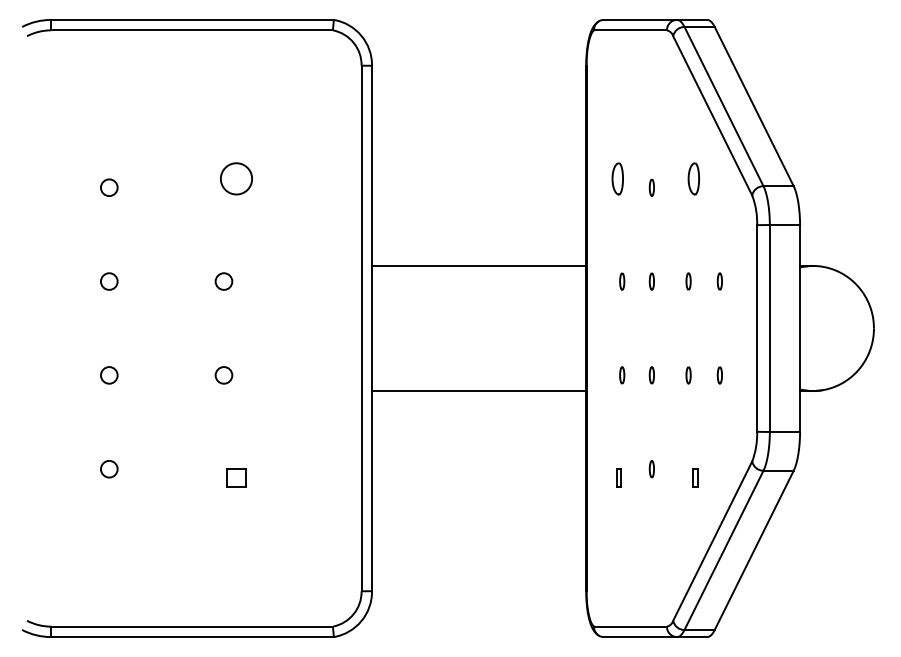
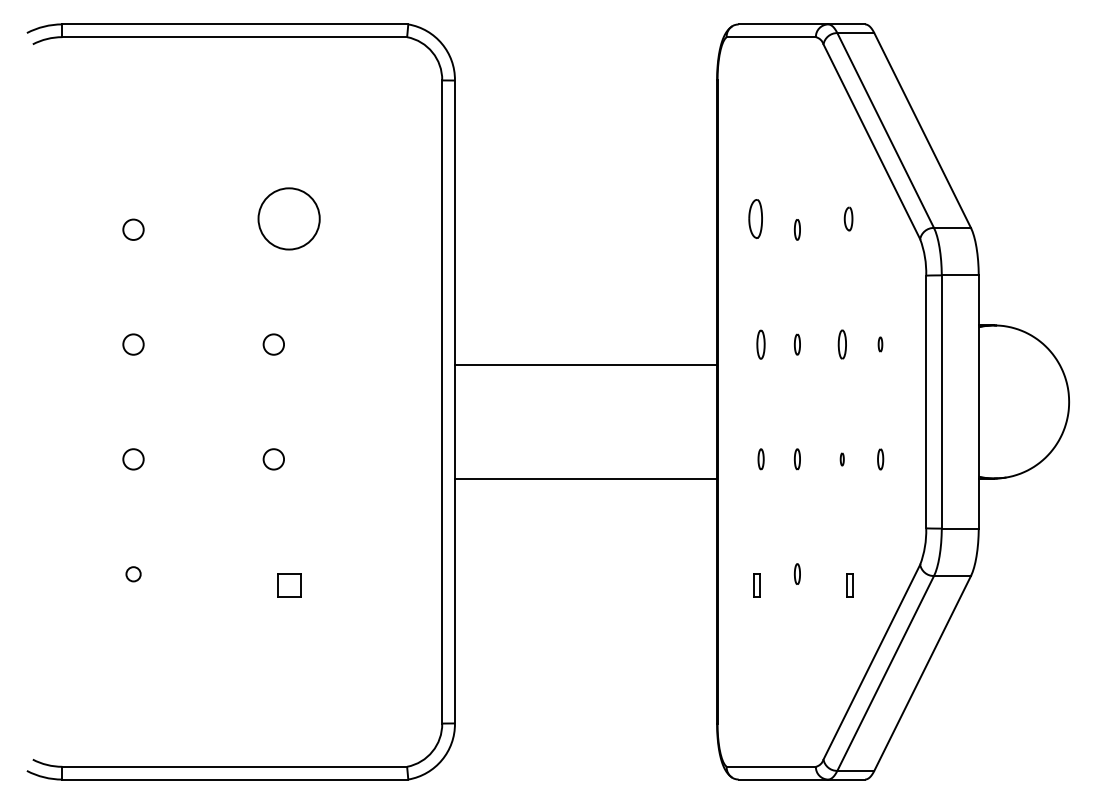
circle: (236, 178) -> (289, 218), size x1.6
part: (693, 178) -> (848, 218), size x0.6
line: (479, 265) -> (586, 364), moved
part: (622, 281) -> (761, 344), size x1.4
part: (688, 281) -> (842, 344), size x1.4
part: (719, 281) -> (880, 344), size x0.7
part: (688, 375) -> (842, 459), size x0.6
circle: (109, 469) -> (133, 574), size x0.7

